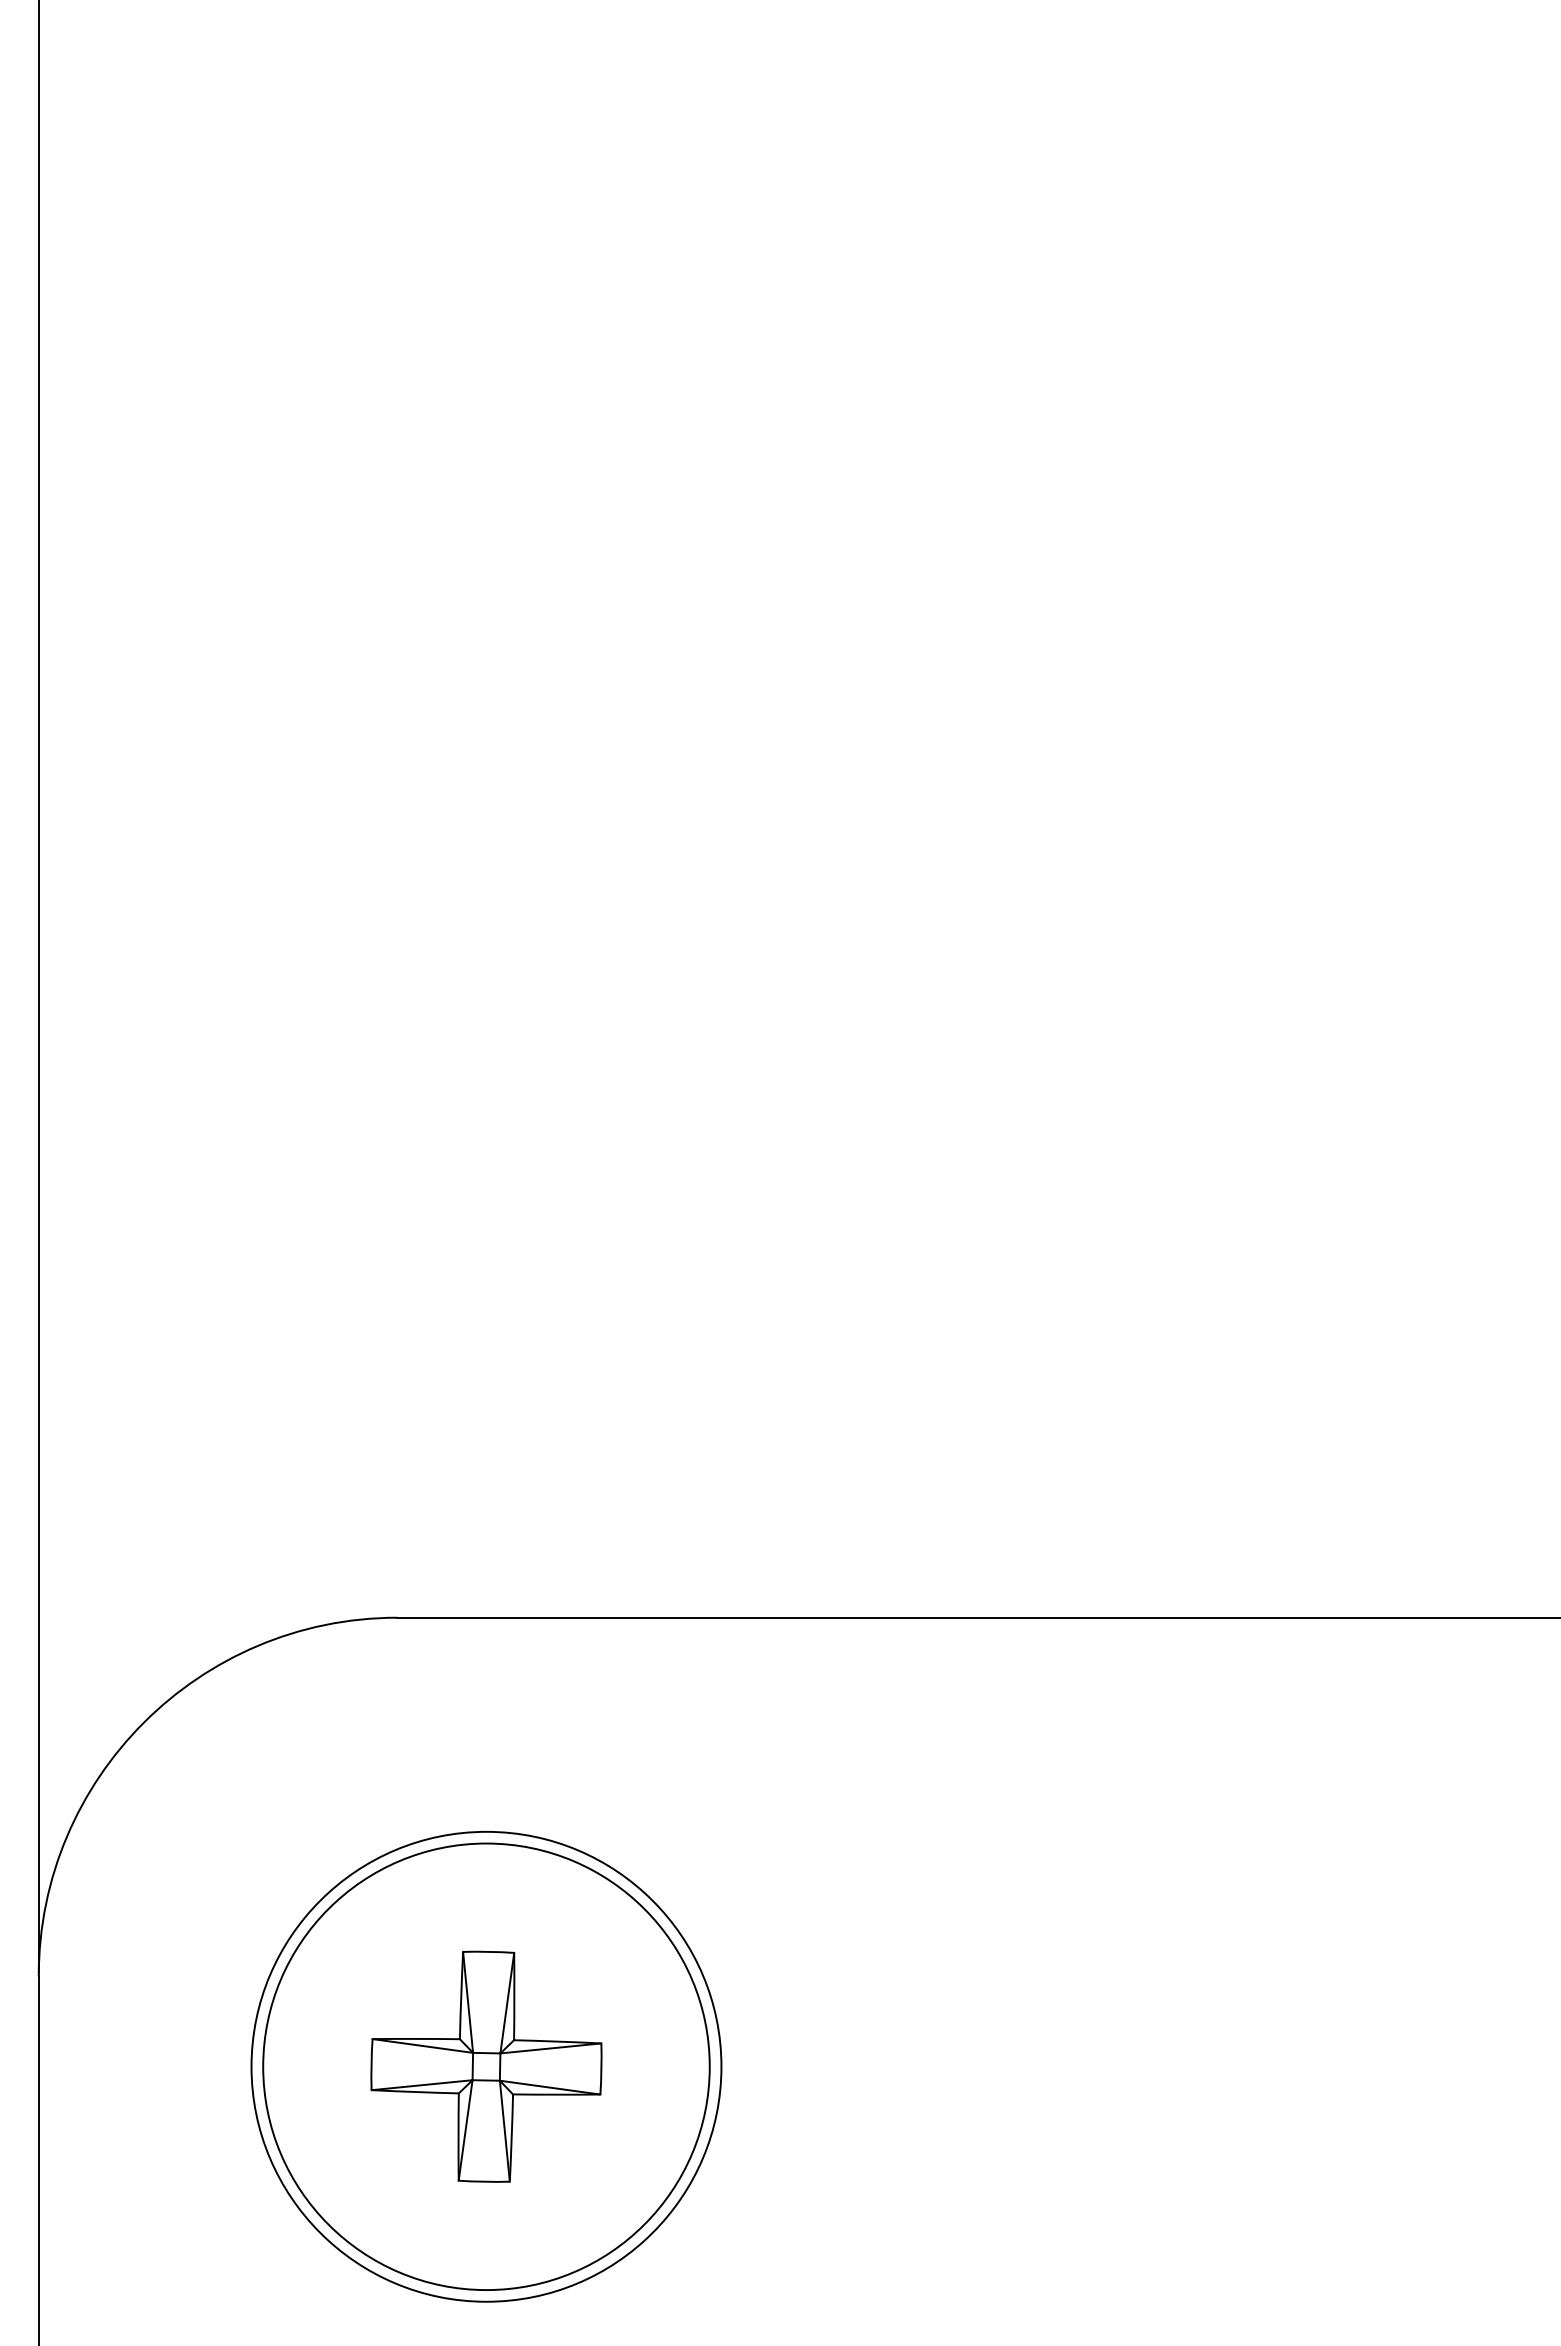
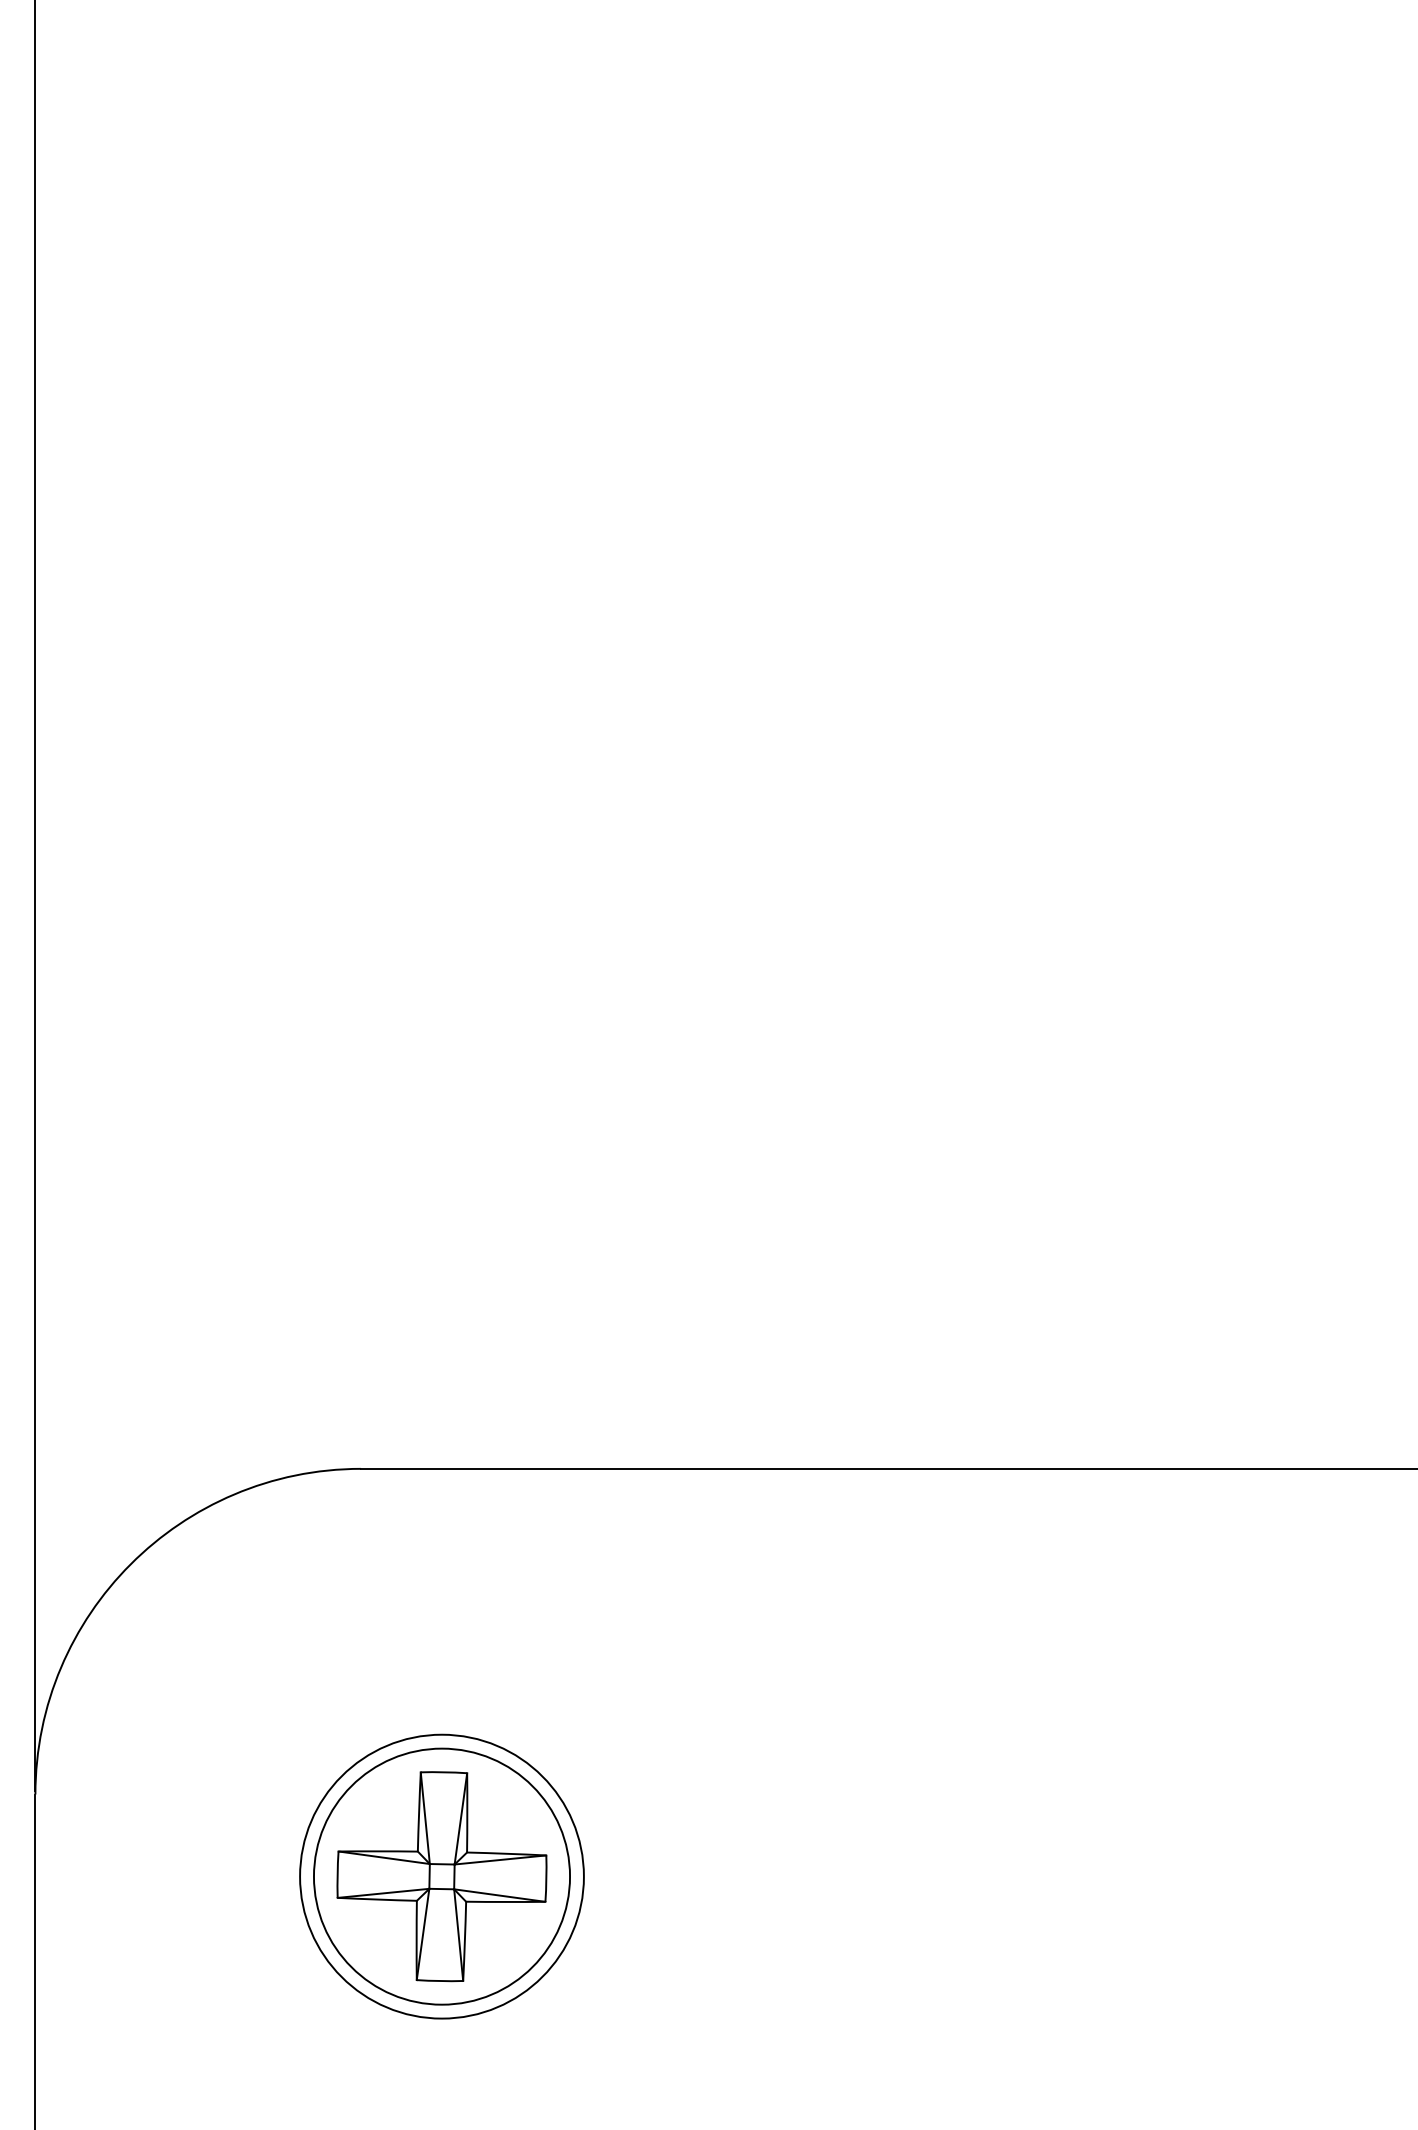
circle: (486, 2066) -> (442, 1876), size x0.6
circle: (486, 2066) -> (442, 1876), size x0.7

